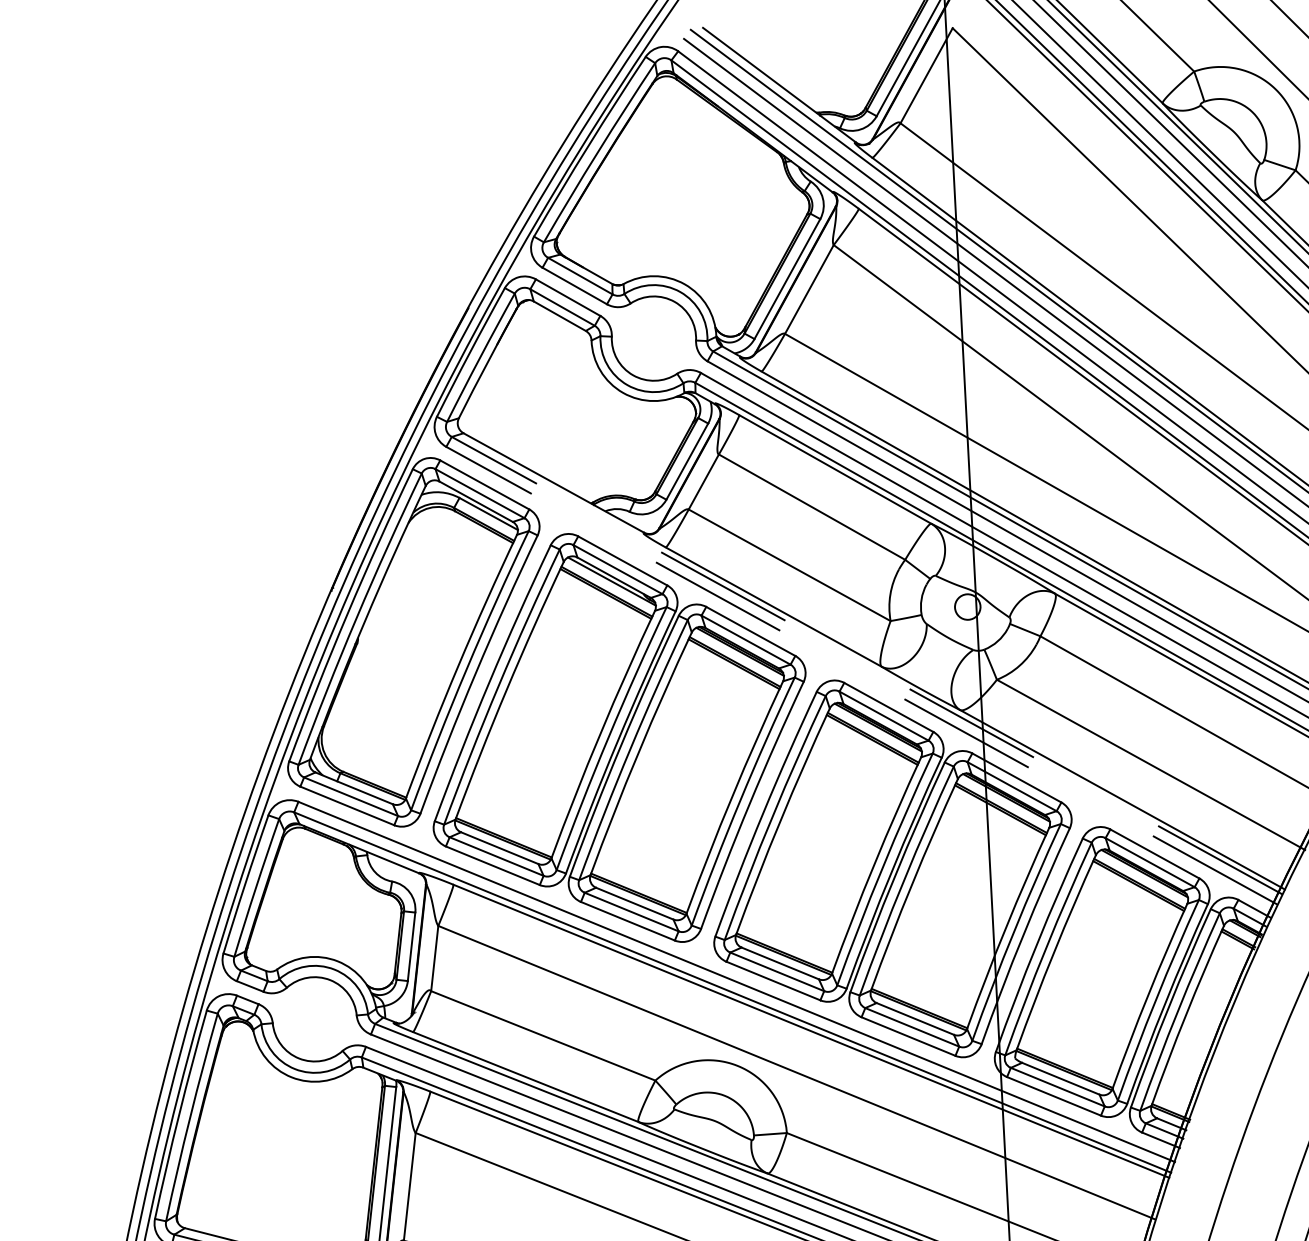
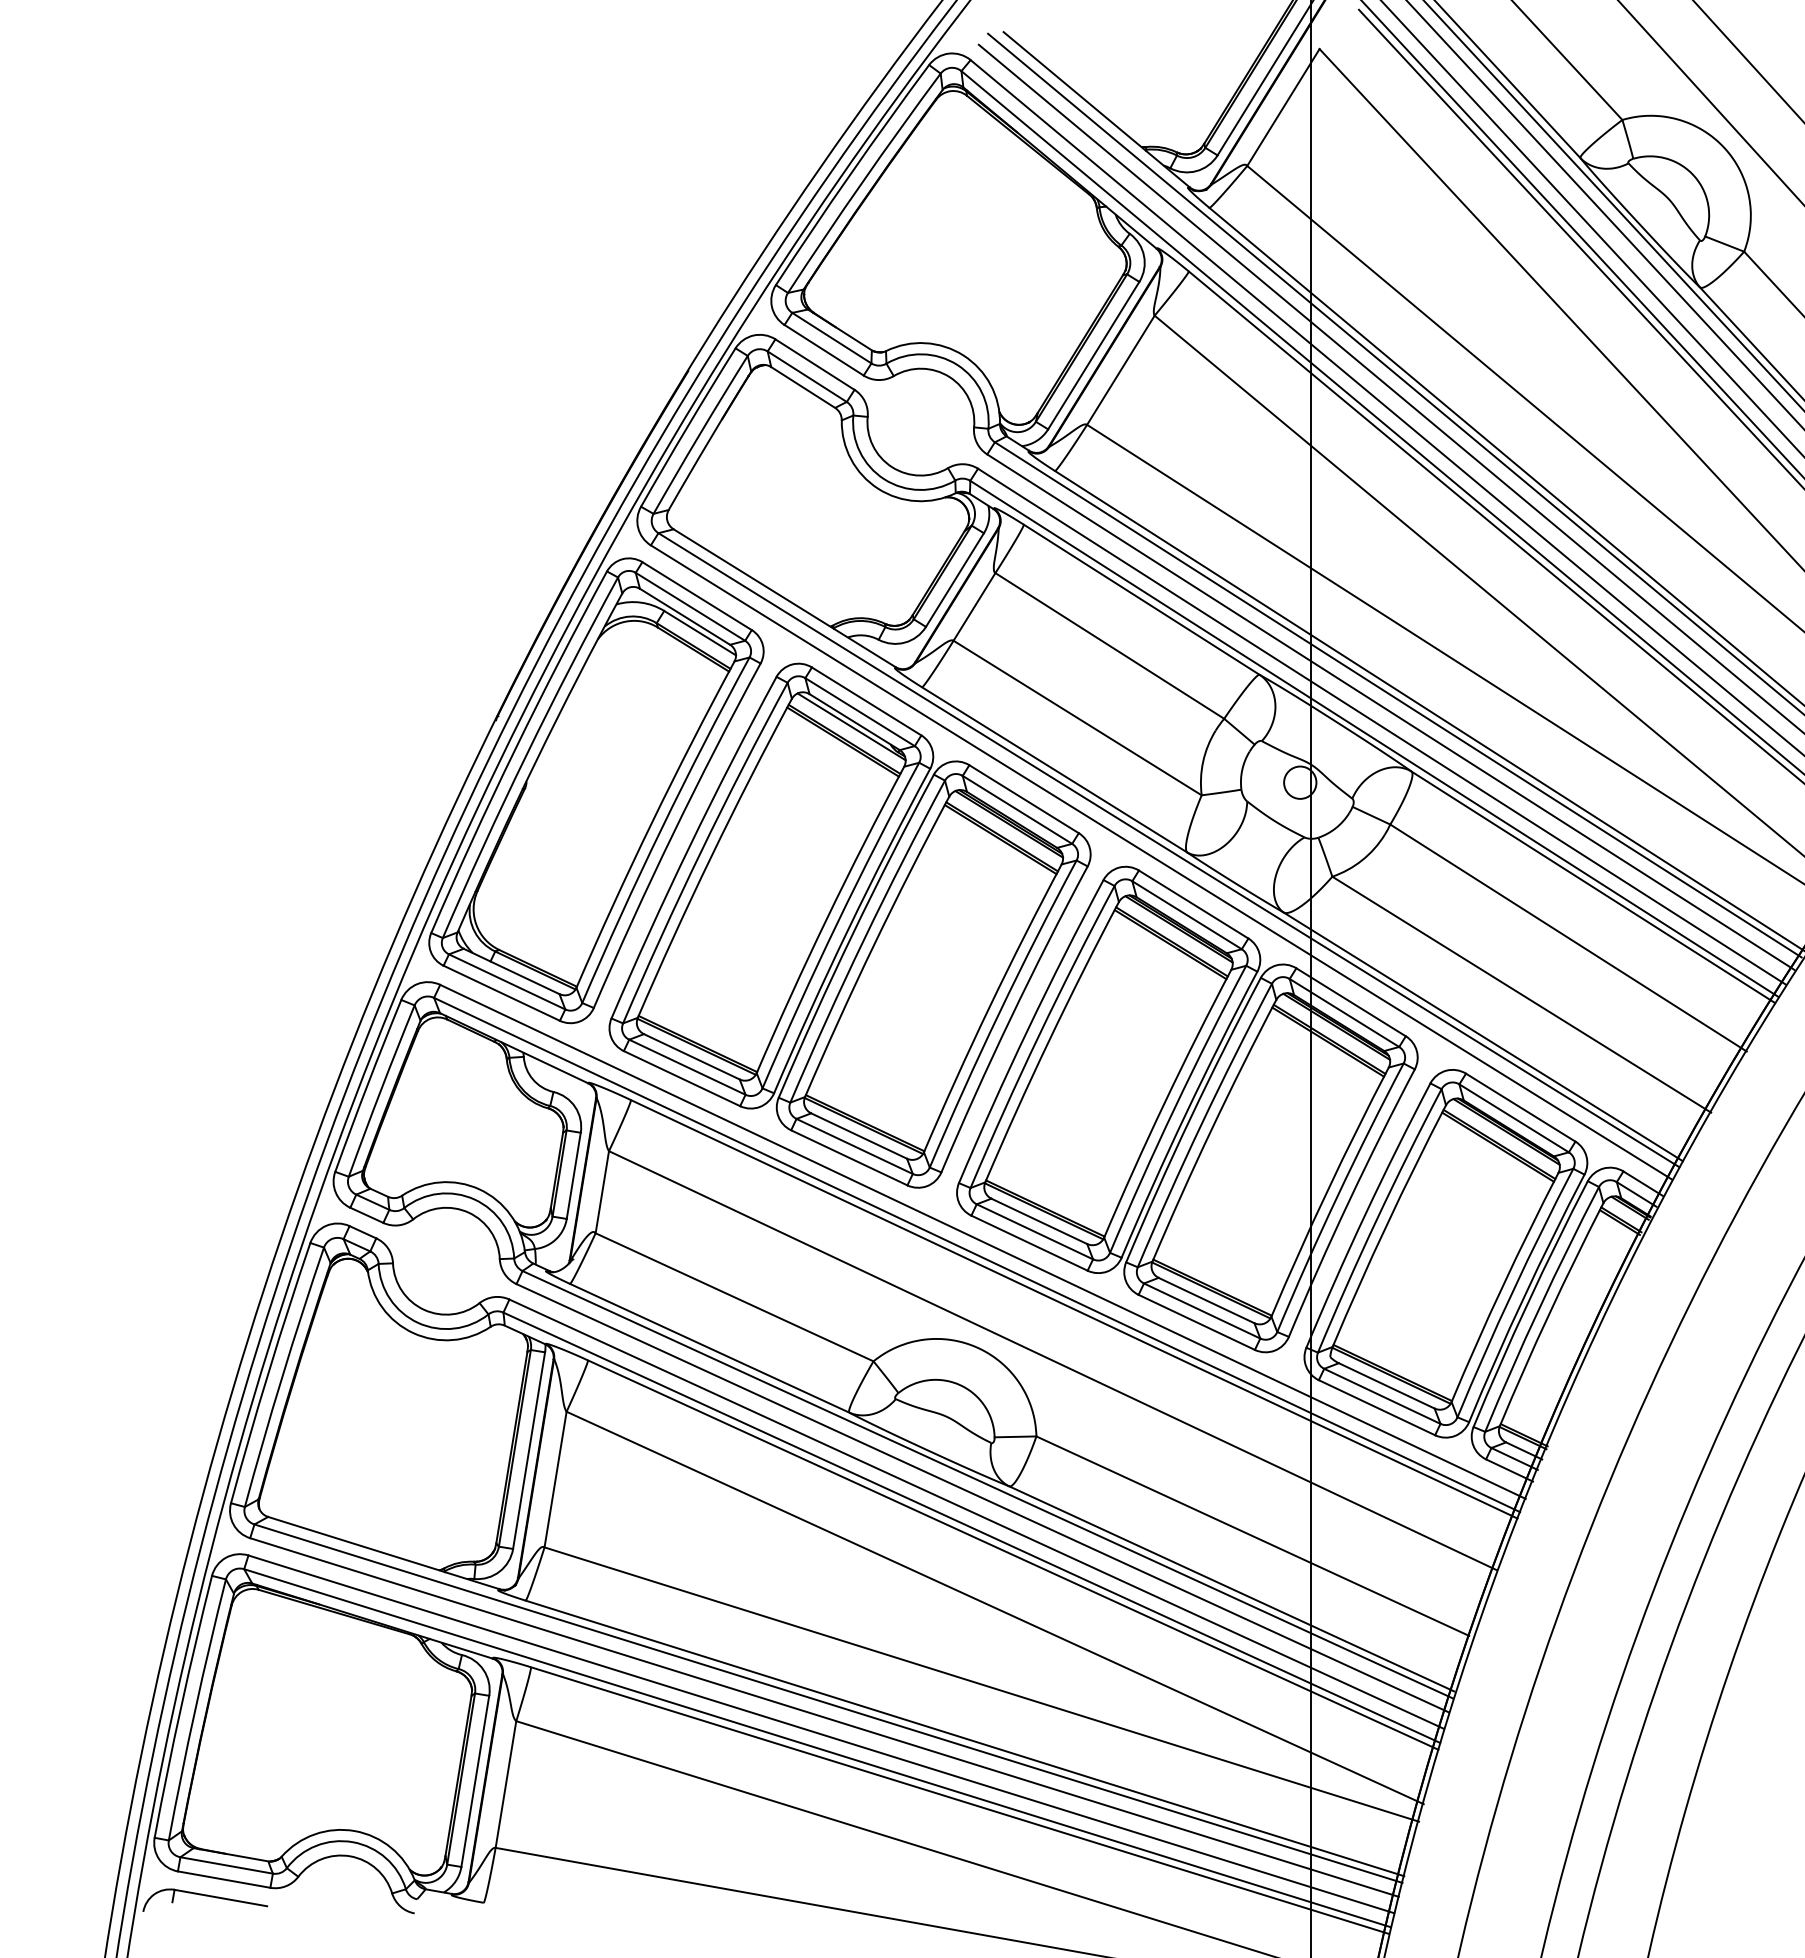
line: (866, 665) -> (1168, 850), dashed -> solid
line: (861, 675) -> (1161, 862), dashed -> solid

